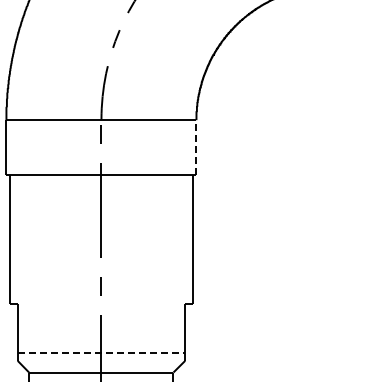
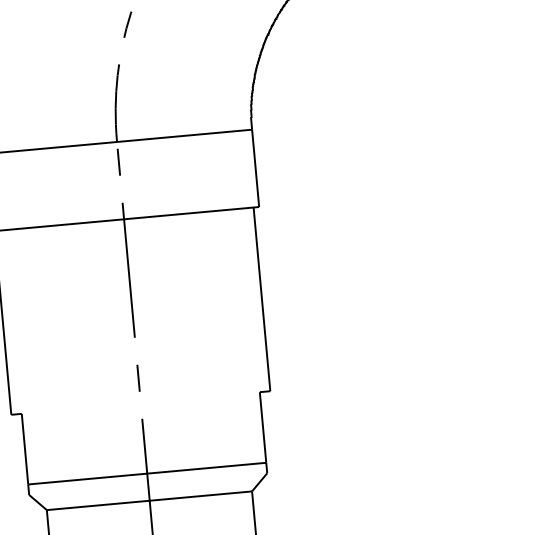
line: (196, 146) -> (255, 167), dashed -> solid
line: (101, 353) -> (147, 473), dashed -> solid

